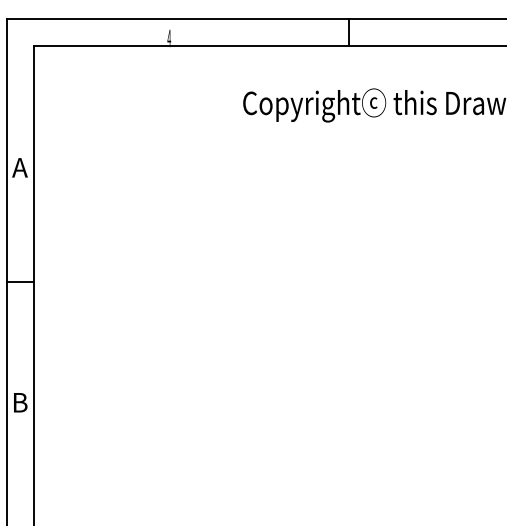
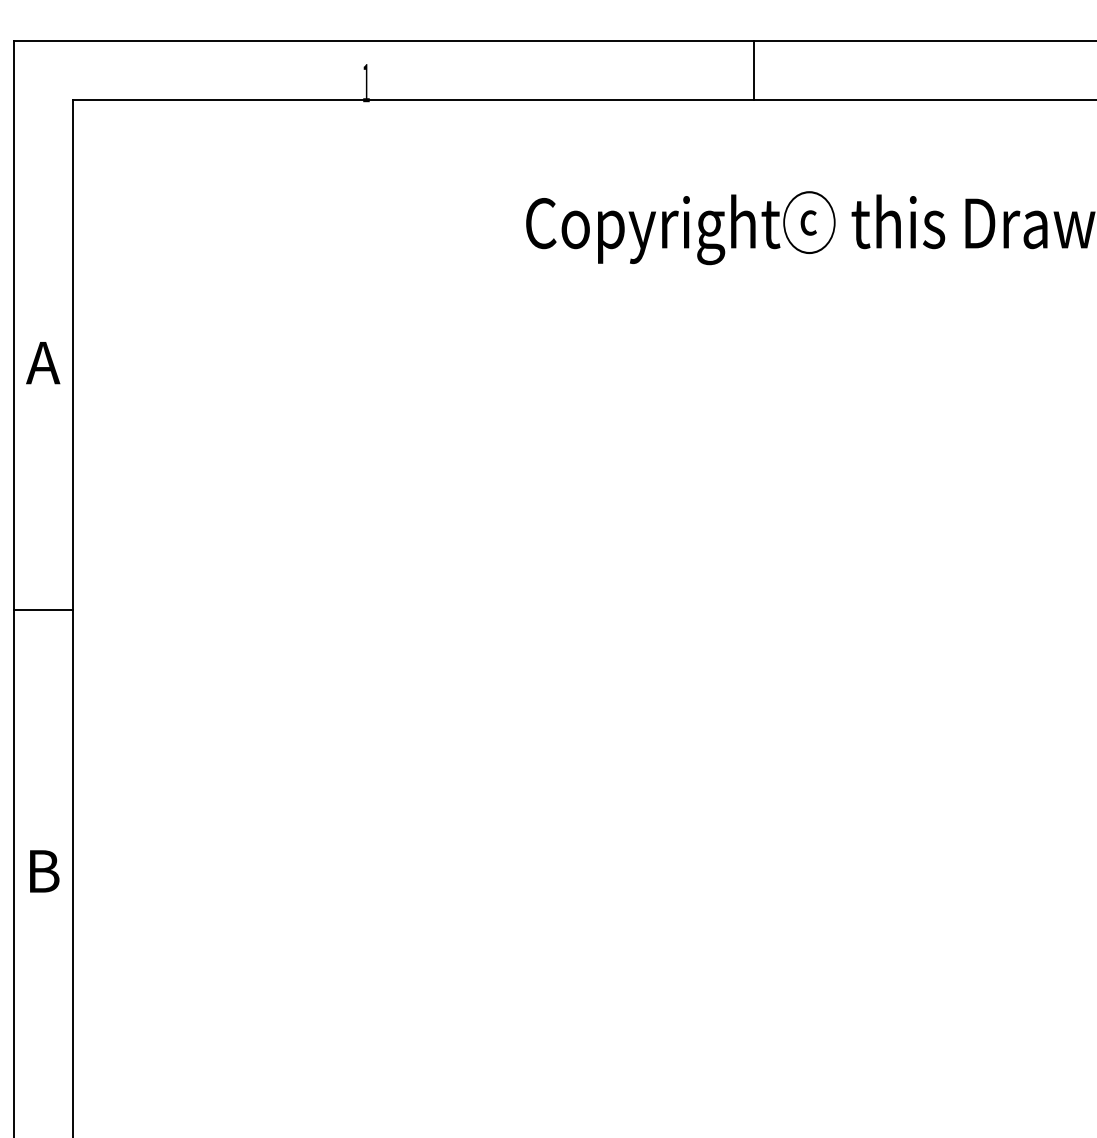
text: (169, 38) -> (366, 83), 4 -> 1

